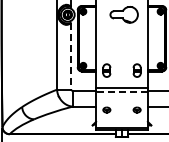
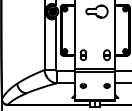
line: (71, 56) -> (55, 44), dashed -> solid
line: (121, 92) -> (94, 72), dashed -> solid

